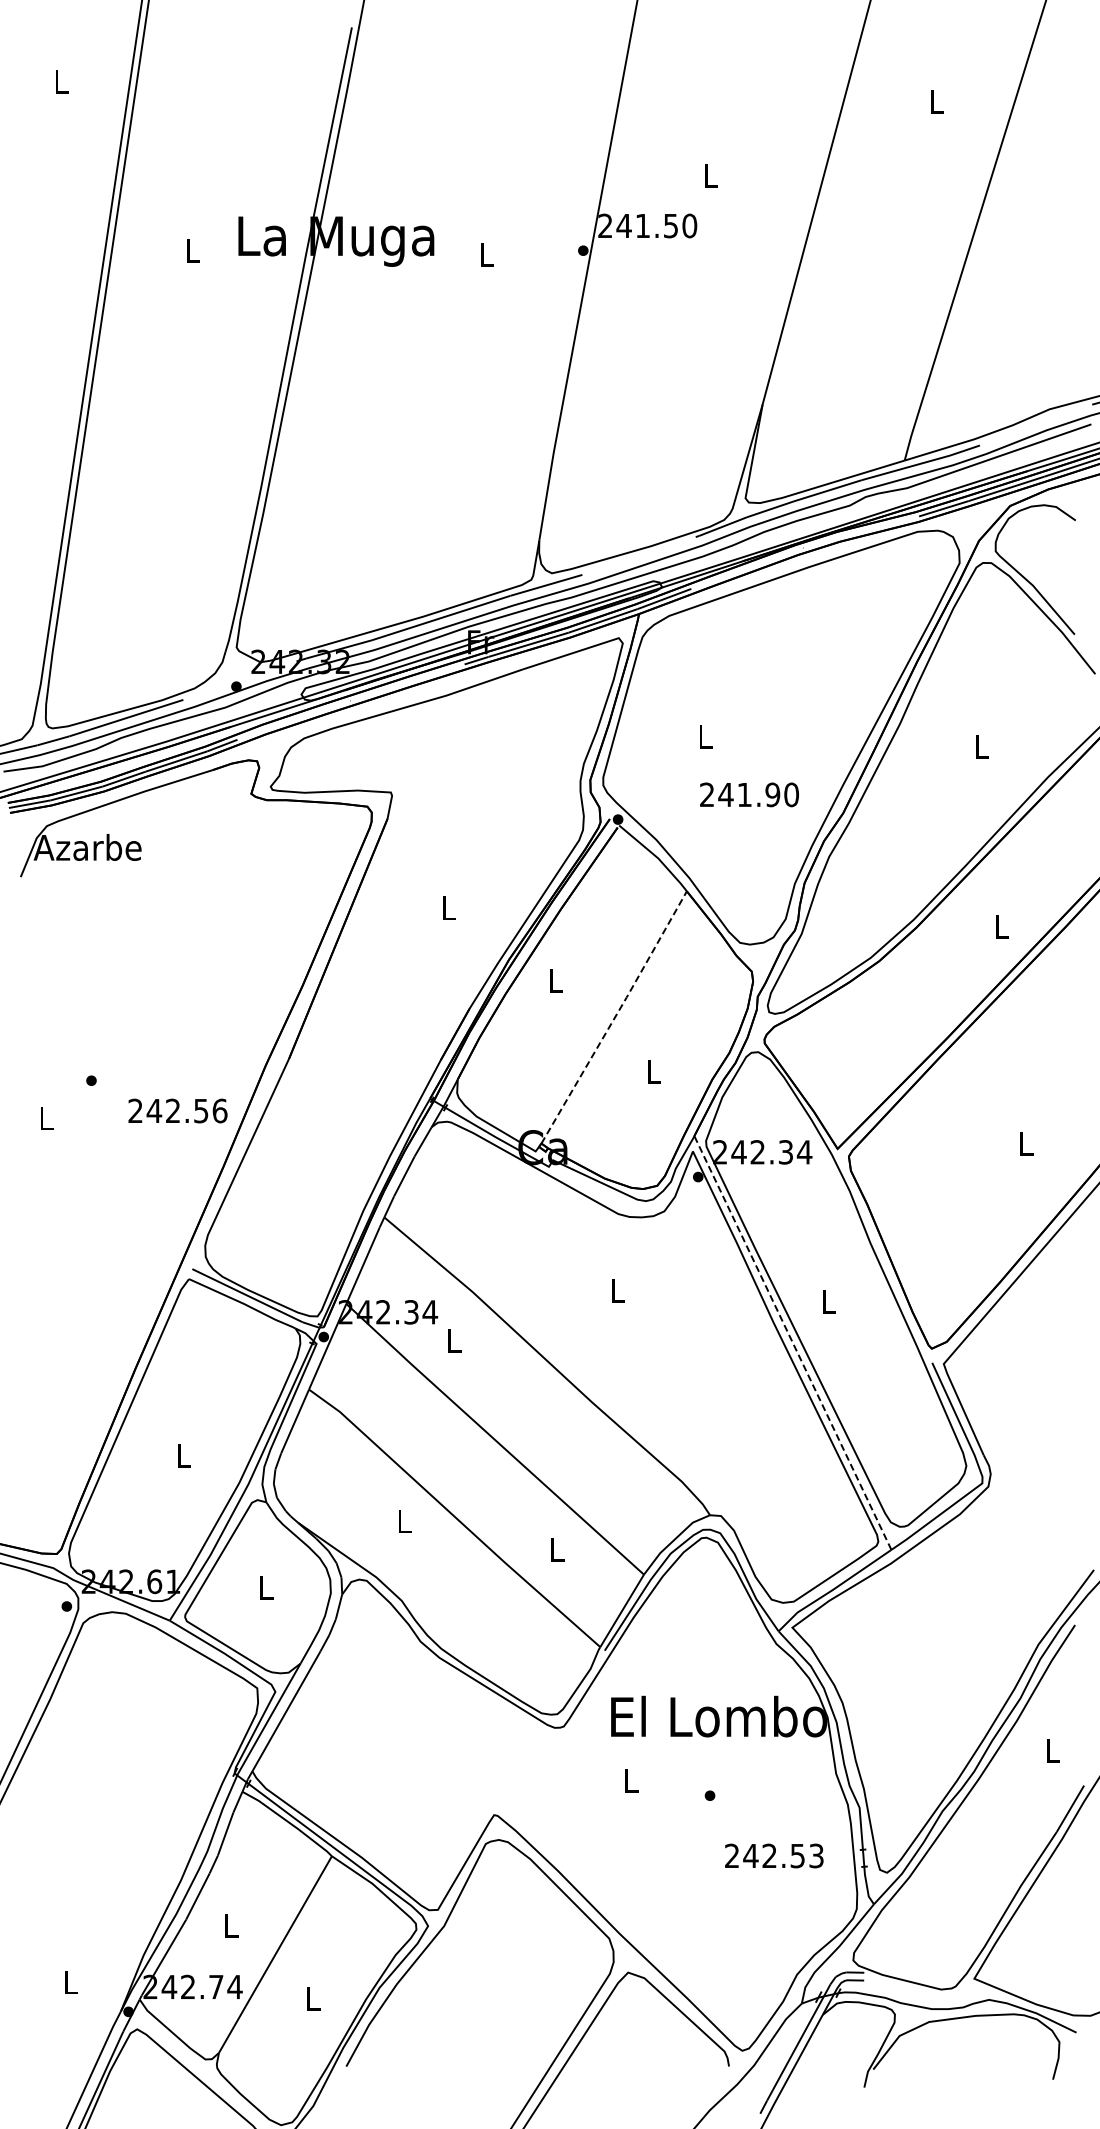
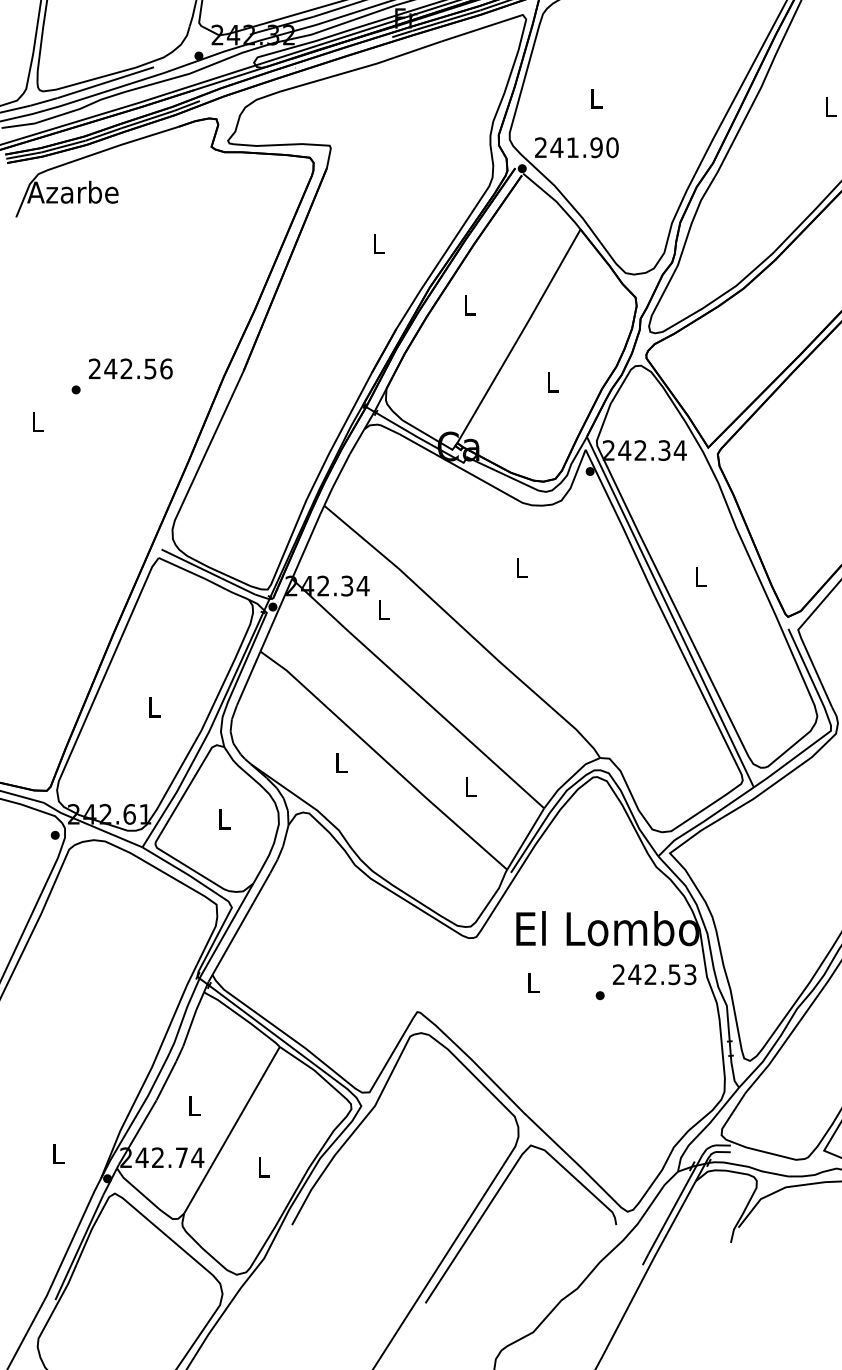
text: (749, 794) -> (576, 147), moved
line: (615, 1017) -> (520, 336), dashed -> solid
text: (177, 1110) -> (130, 368), moved
line: (792, 1342) -> (670, 611), dashed -> solid
text: (774, 1855) -> (654, 974), moved

